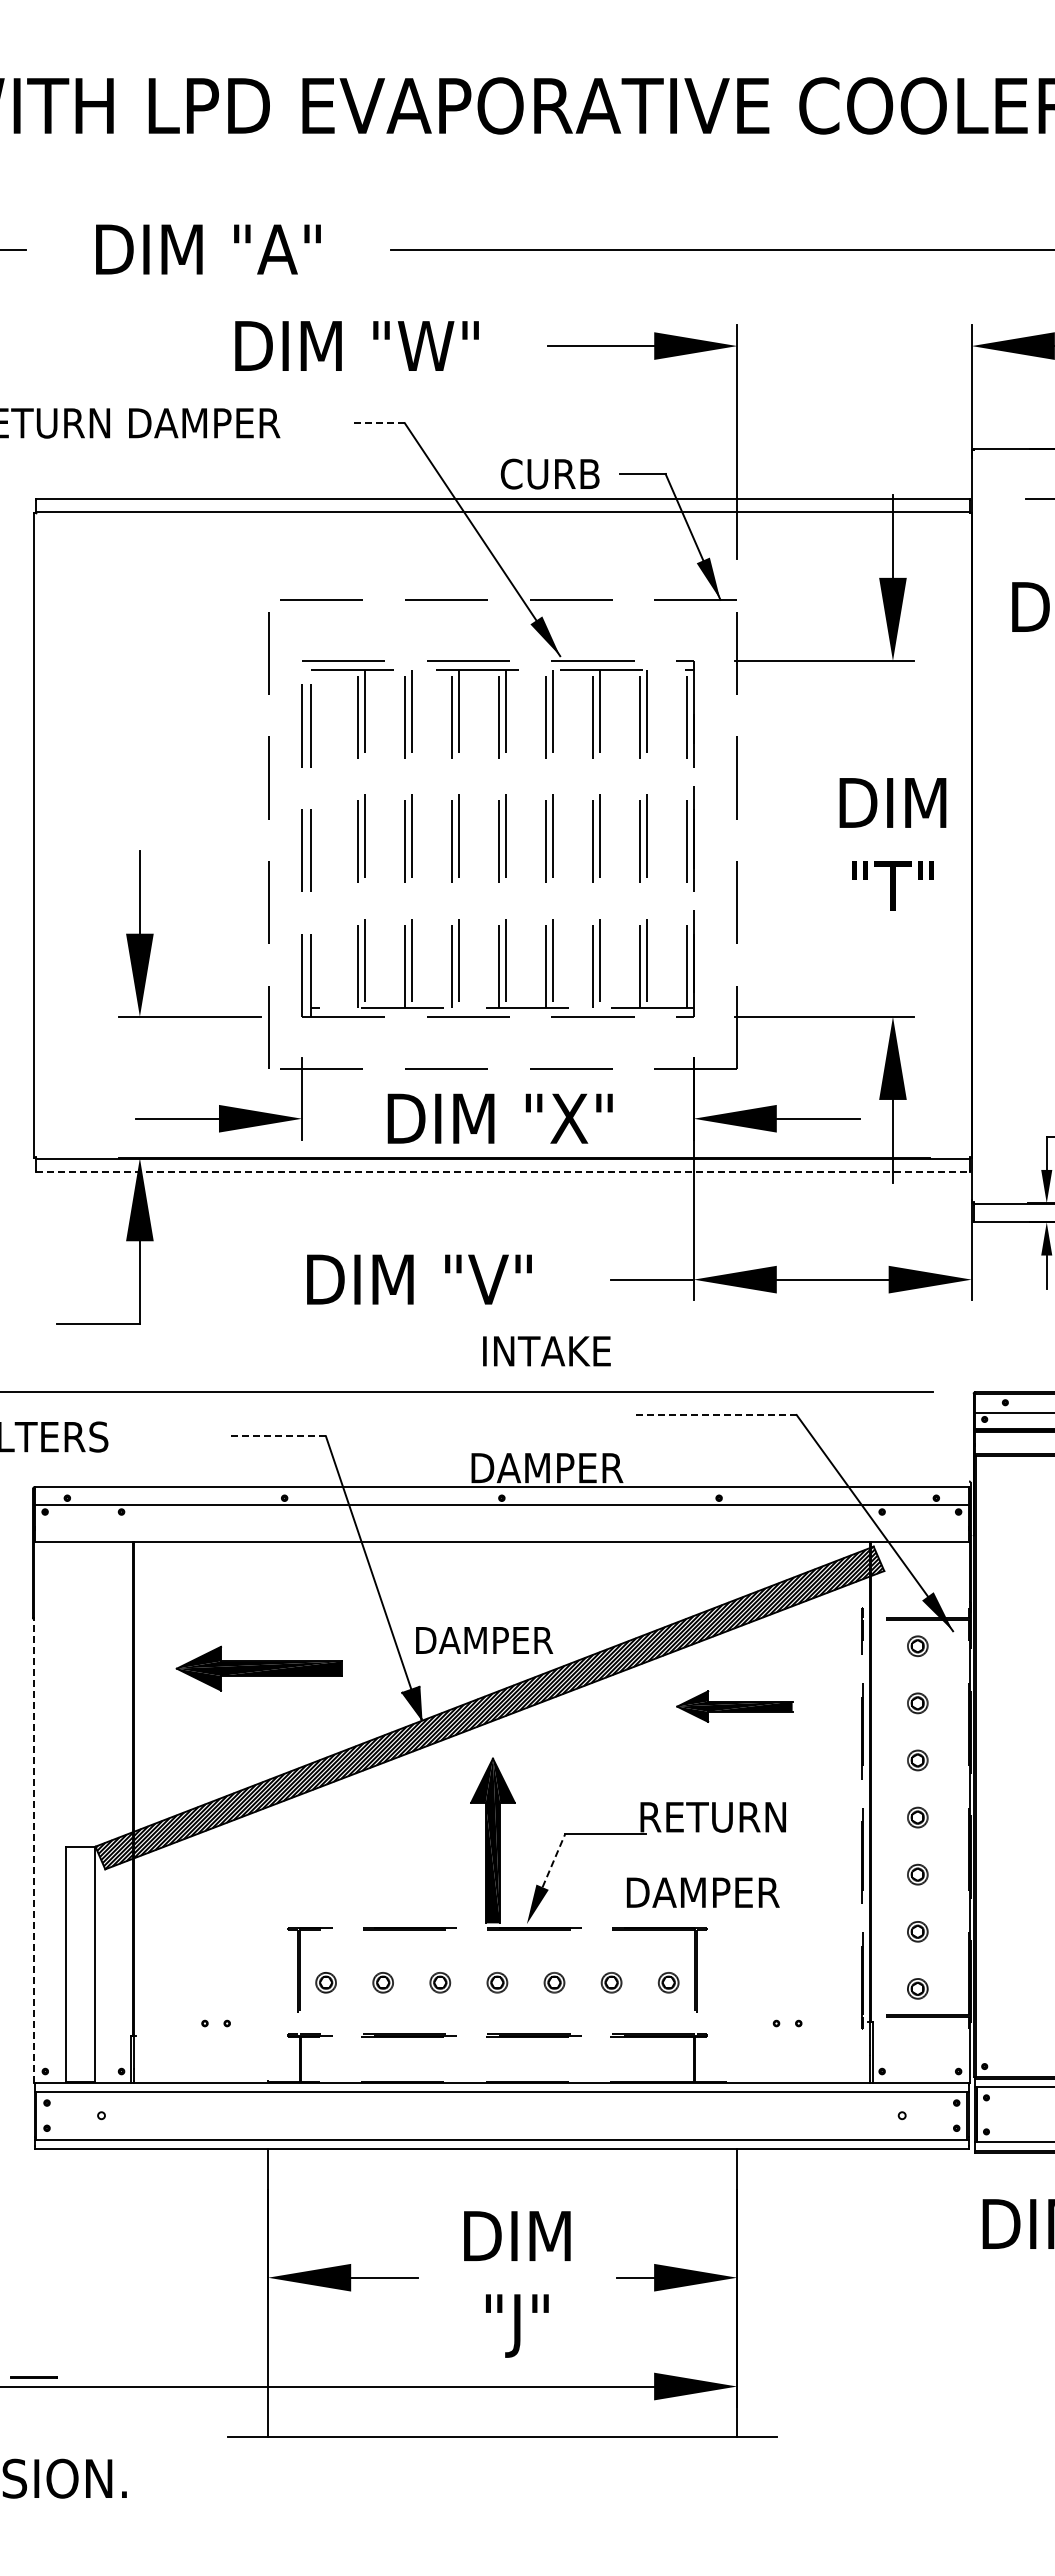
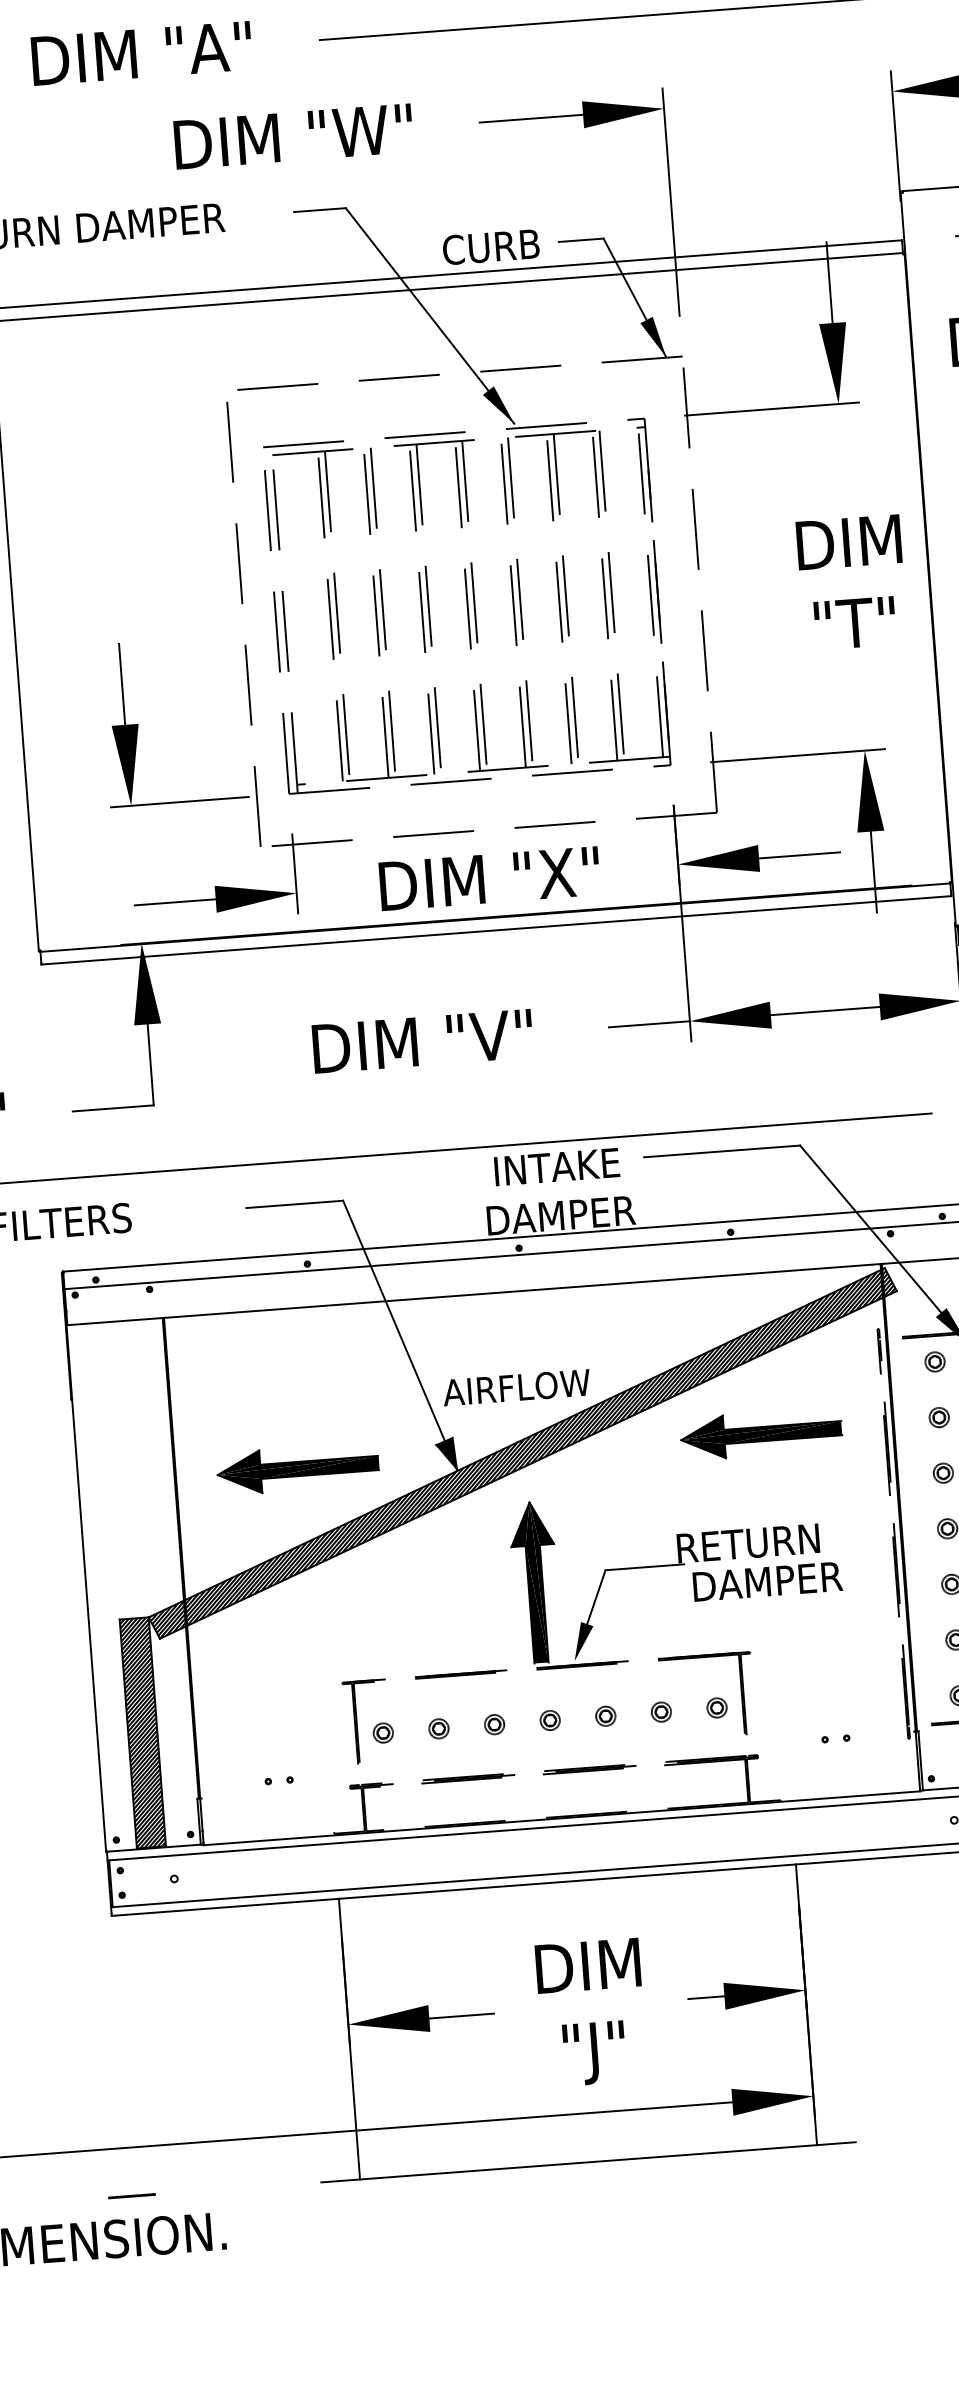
line: (378, 423) -> (320, 210), dashed -> solid
line: (503, 1172) -> (496, 930), dashed -> solid
text: (546, 1351) -> (556, 1167), moved
line: (716, 1415) -> (722, 1151), dashed -> solid
line: (276, 1436) -> (295, 1204), dashed -> solid
text: (488, 1640) -> (516, 1387), DAMPER -> AIRFLOW
part: (258, 1668) -> (297, 1468), moved
part: (734, 1706) -> (760, 1434), size x1.43
line: (34, 1849) -> (89, 1624), dashed -> solid
line: (554, 1859) -> (596, 1596), dashed -> solid
text: (703, 1892) -> (768, 1581), moved
hatch: (80, 1963) -> (142, 1732), added
line: (33, 2377) -> (131, 2196), moved

